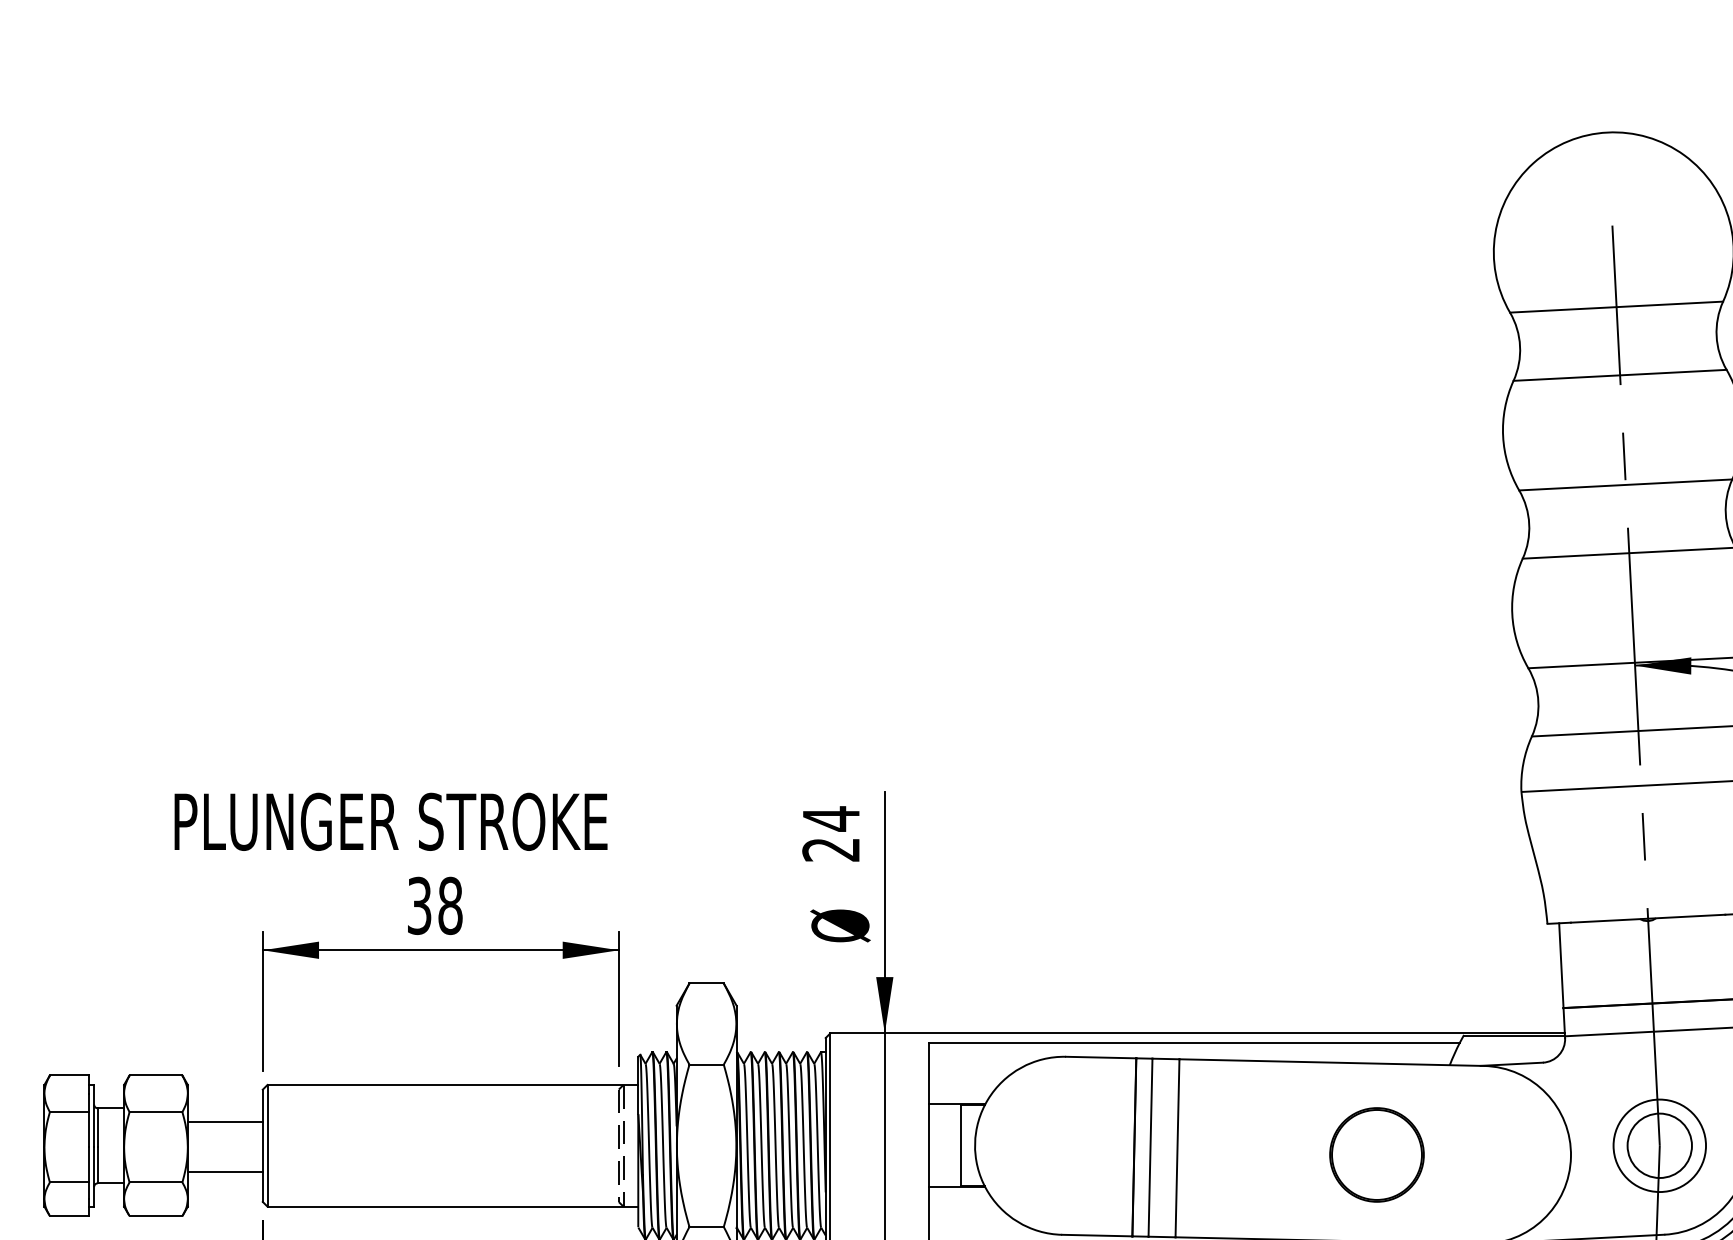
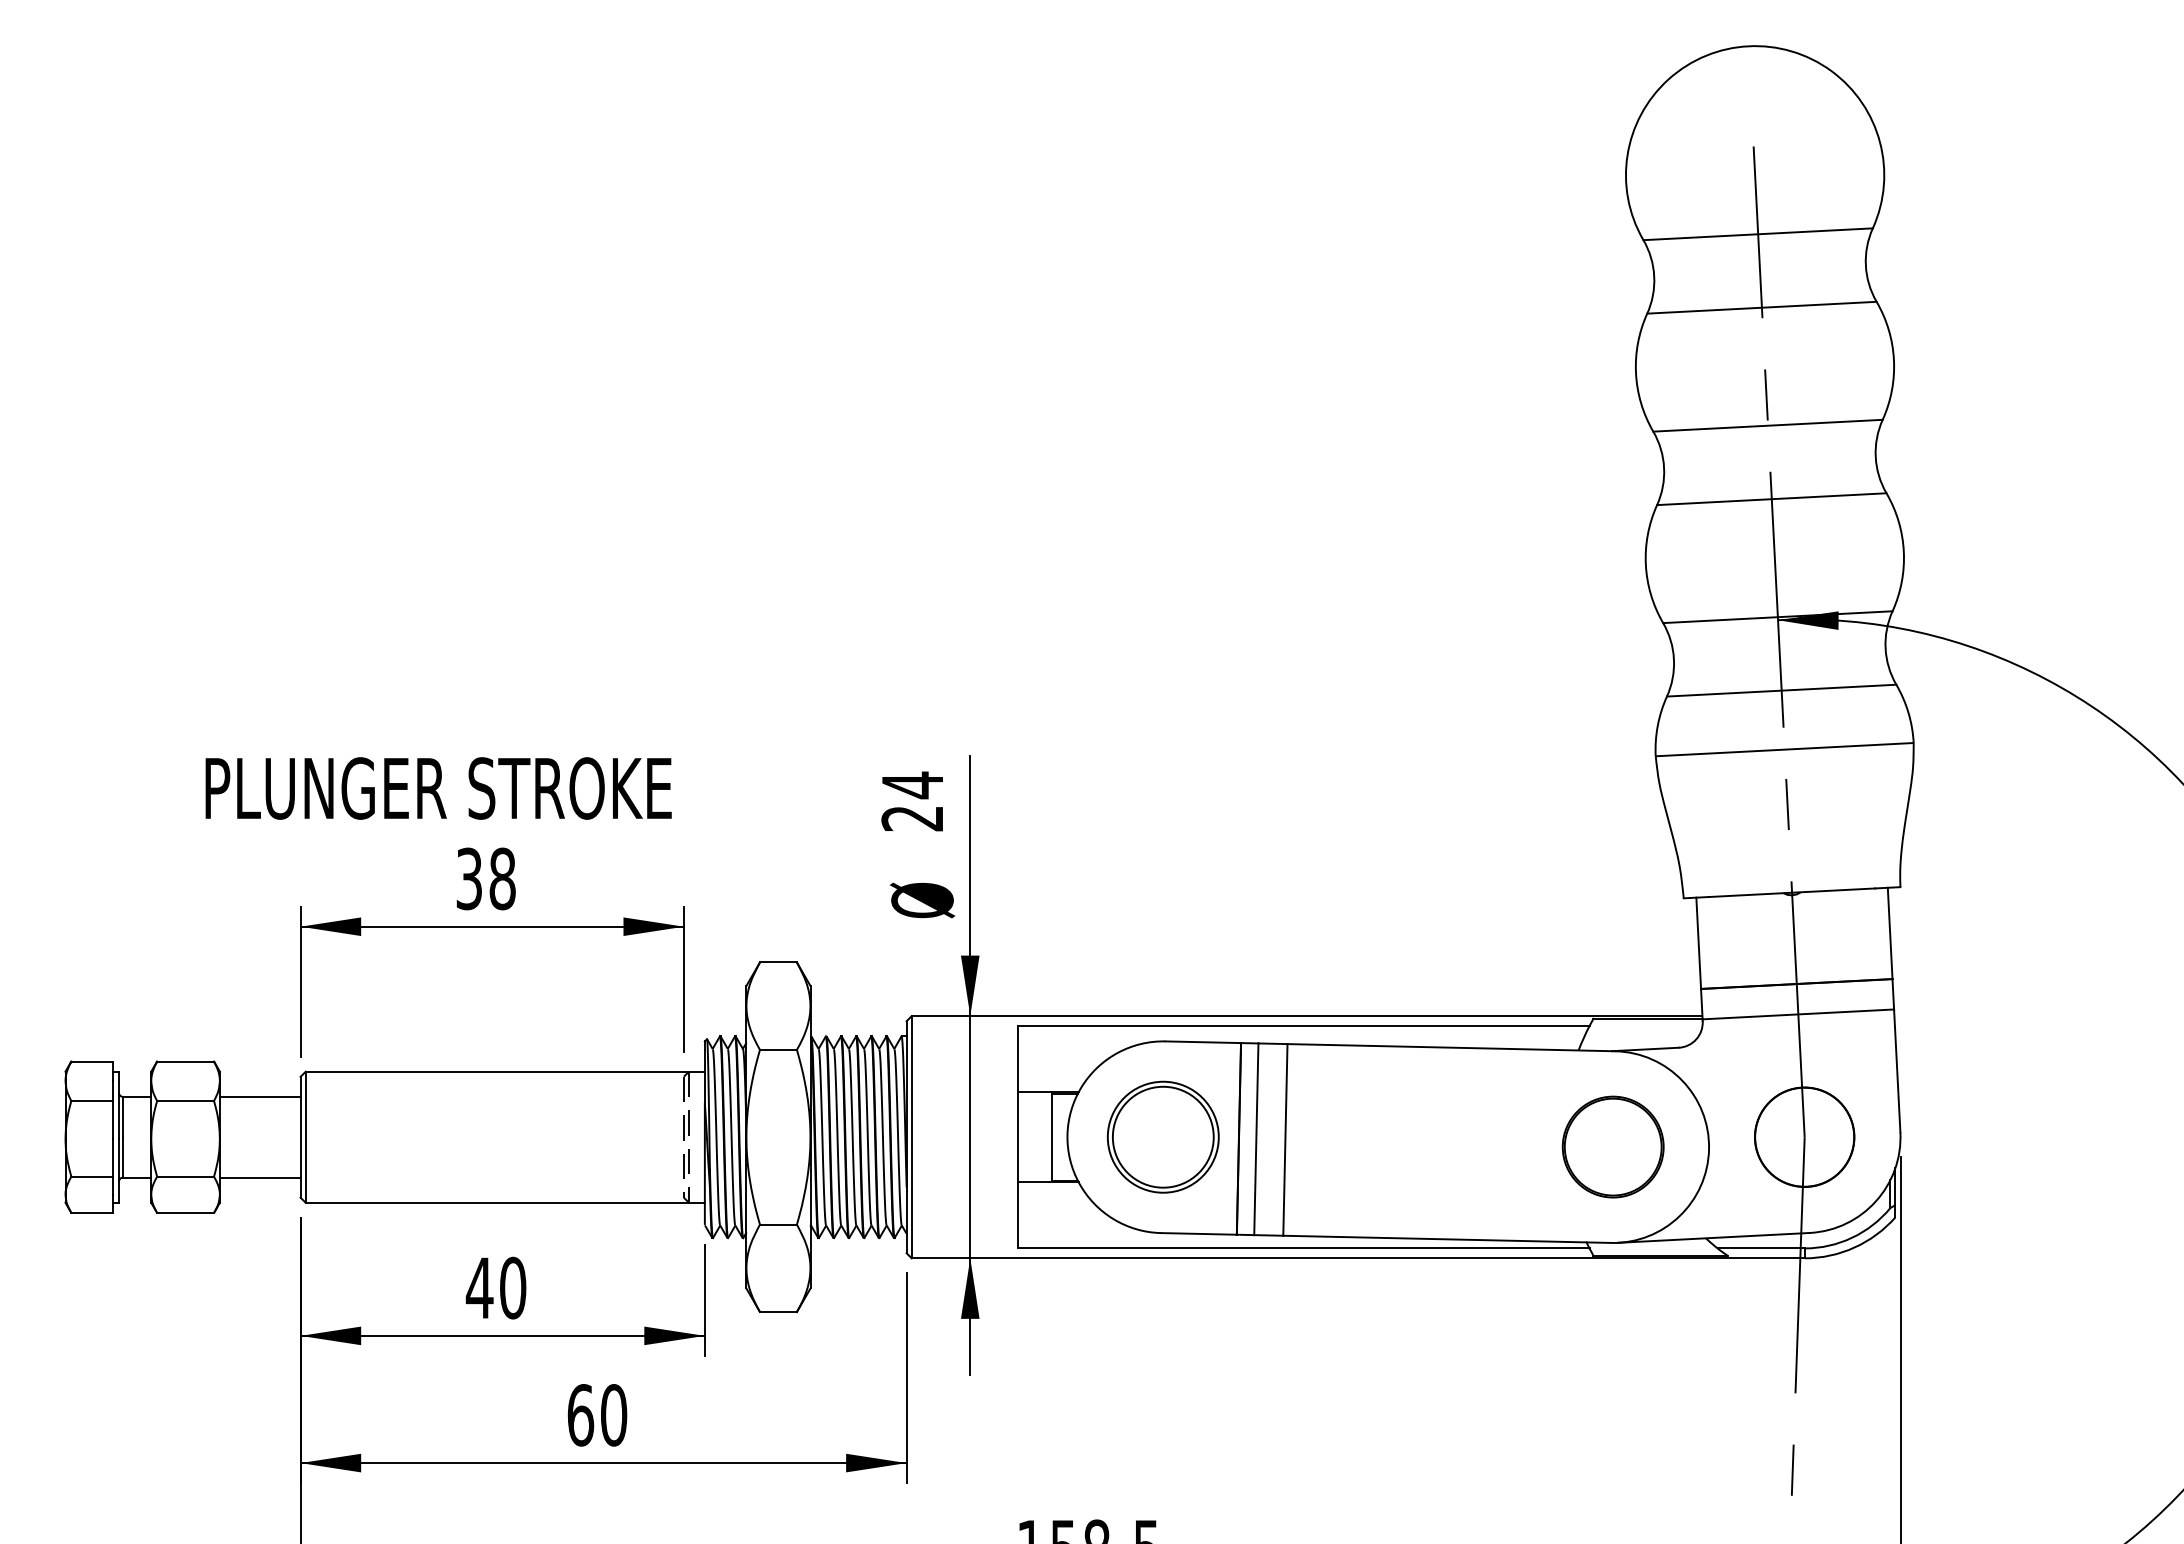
line: (224, 1121) -> (259, 1177), moved
part: (1063, 1145) -> (1162, 1136), added
circle: (1659, 1145) -> (1804, 1136), size x1.43
part: (1376, 1154) -> (1612, 1146), moved
line: (224, 1172) -> (259, 1096), moved

